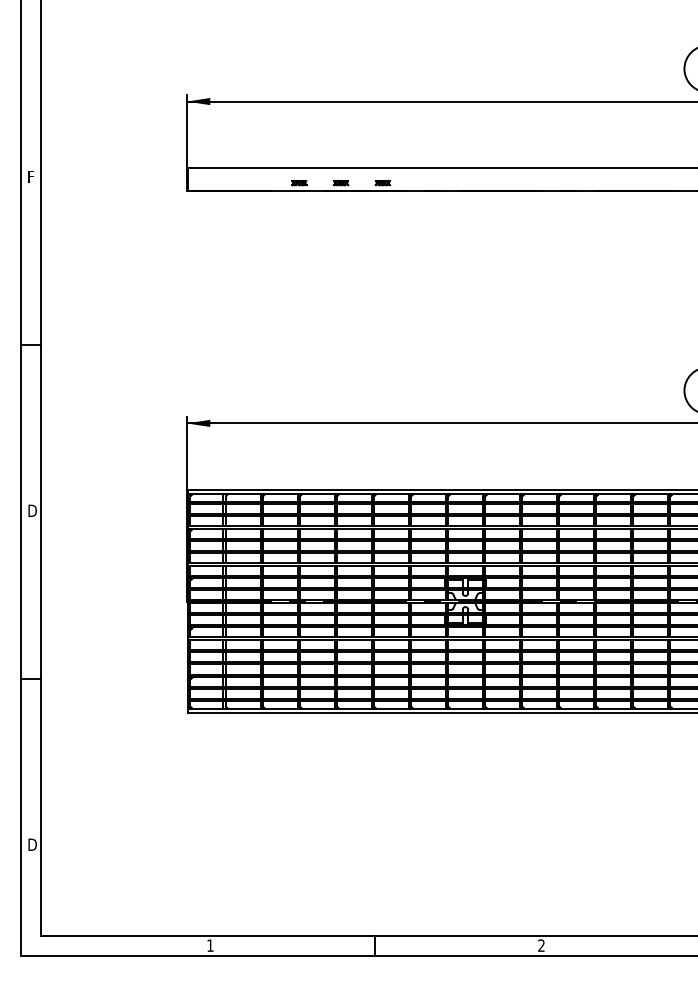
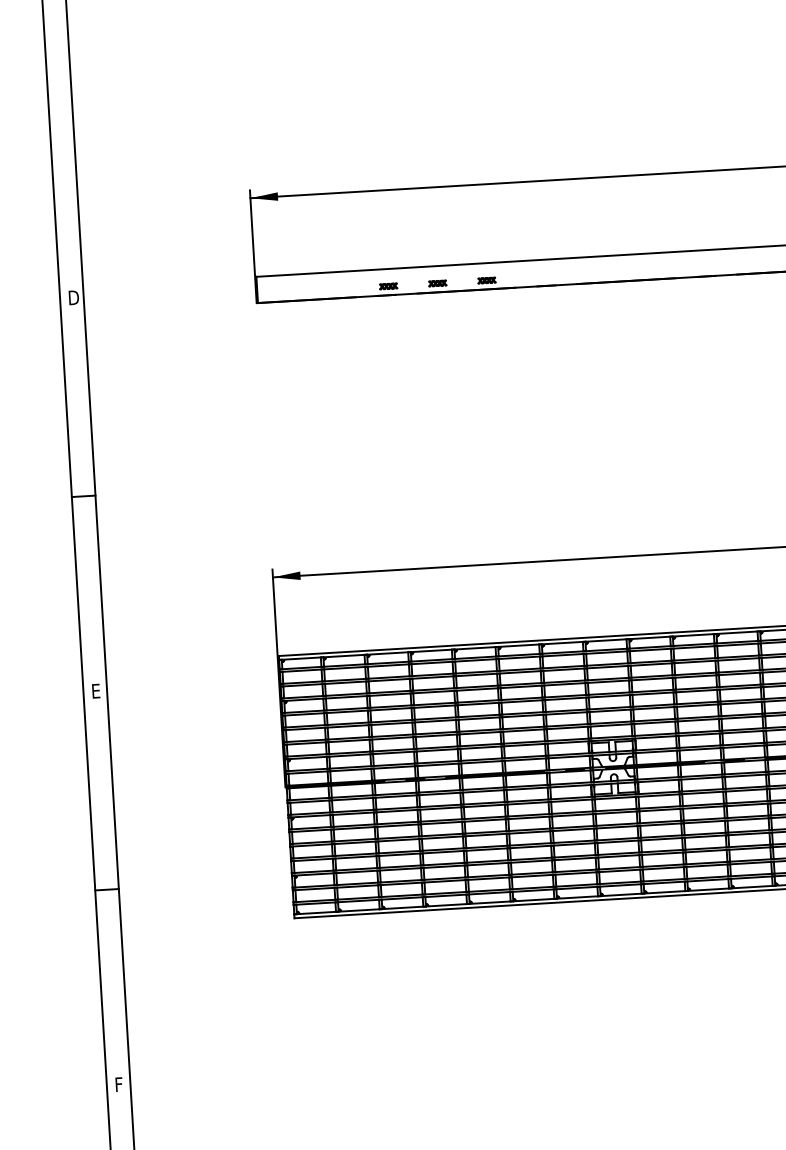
text: (32, 176) -> (73, 297), F -> D
text: (32, 510) -> (97, 690), D -> E
text: (32, 844) -> (120, 1084), D -> F

